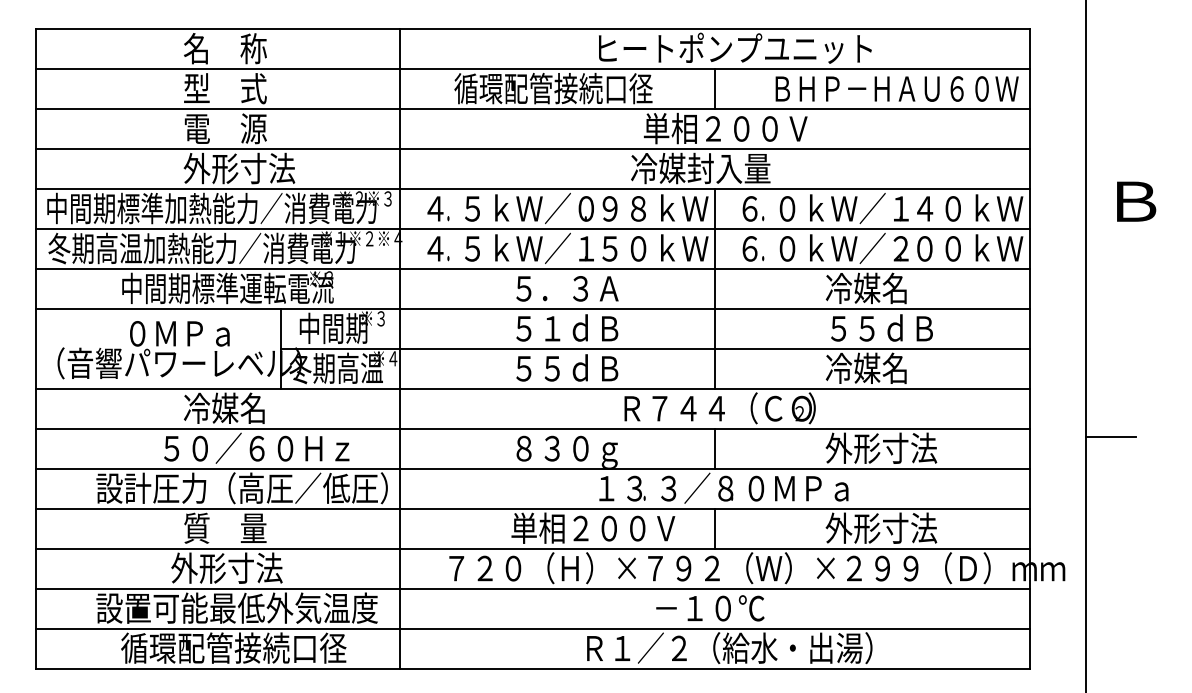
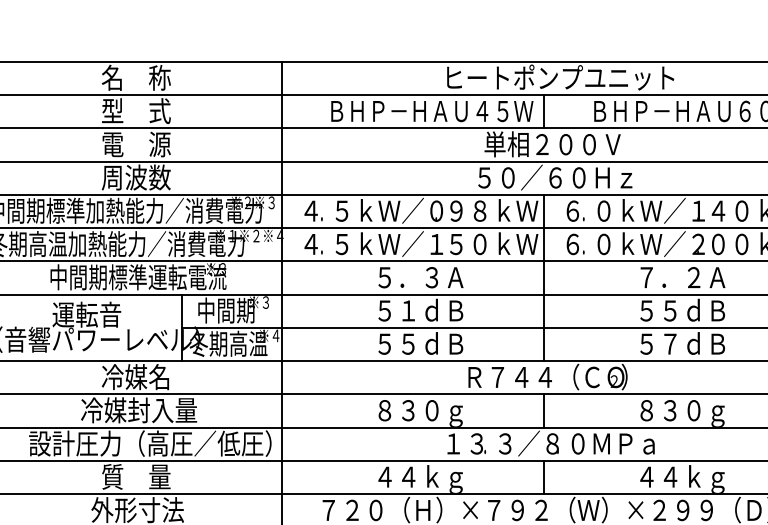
text: (578, 88) -> (430, 110), 循環配管接続口径 -> ＢＨＰ－ＨＡＵ４５Ｗ
text: (239, 168) -> (148, 177), 外形寸法 -> 周波数
text: (726, 168) -> (553, 177), 冷媒封入量 -> ５０／６０Ｈｚ
text: (879, 288) -> (680, 277), 冷媒名 -> ７．２Ａ
text: (176, 333) -> (95, 314), ０ＭＰａ -> 運転音
text: (878, 368) -> (679, 343), 冷媒名 -> ５７ｄＢ
text: (254, 447) -> (160, 409), ５０／６０Ｈｚ -> 冷媒封入量
text: (881, 449) -> (682, 411), 外形寸法 -> ８３０ｇ
text: (593, 529) -> (442, 477), 単相２００Ｖ -> ４４ｋｇ
text: (881, 529) -> (682, 477), 外形寸法 -> ４４ｋｇ

